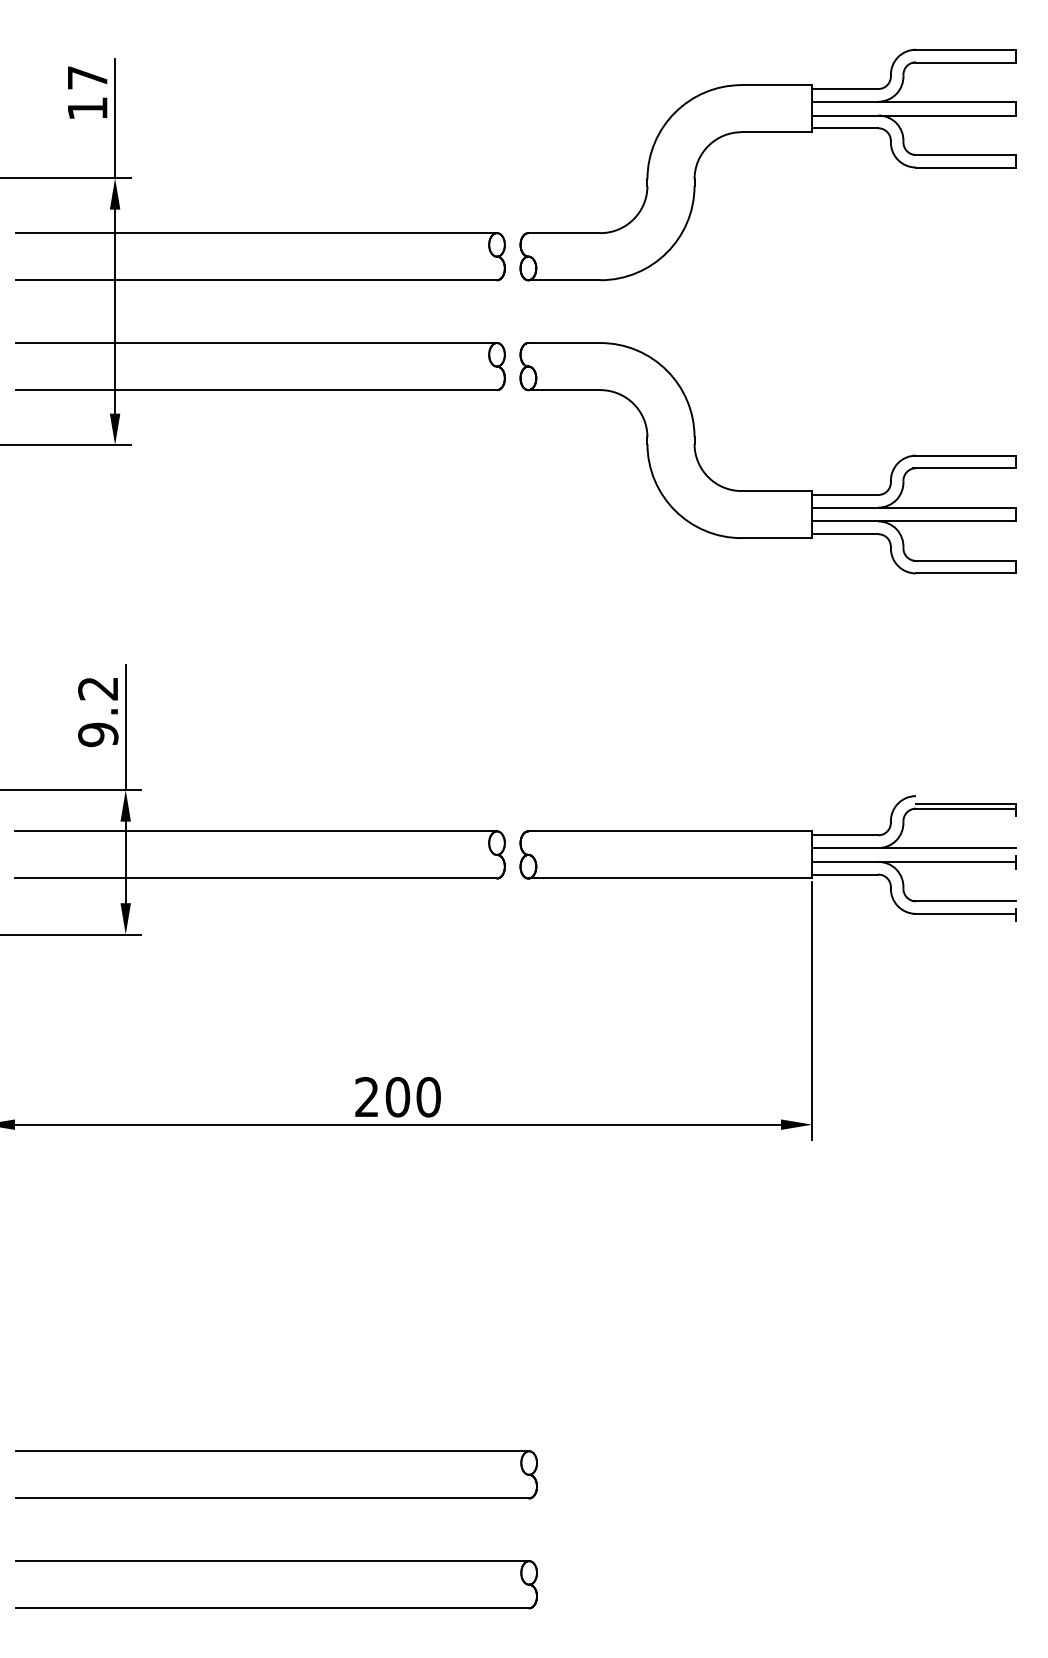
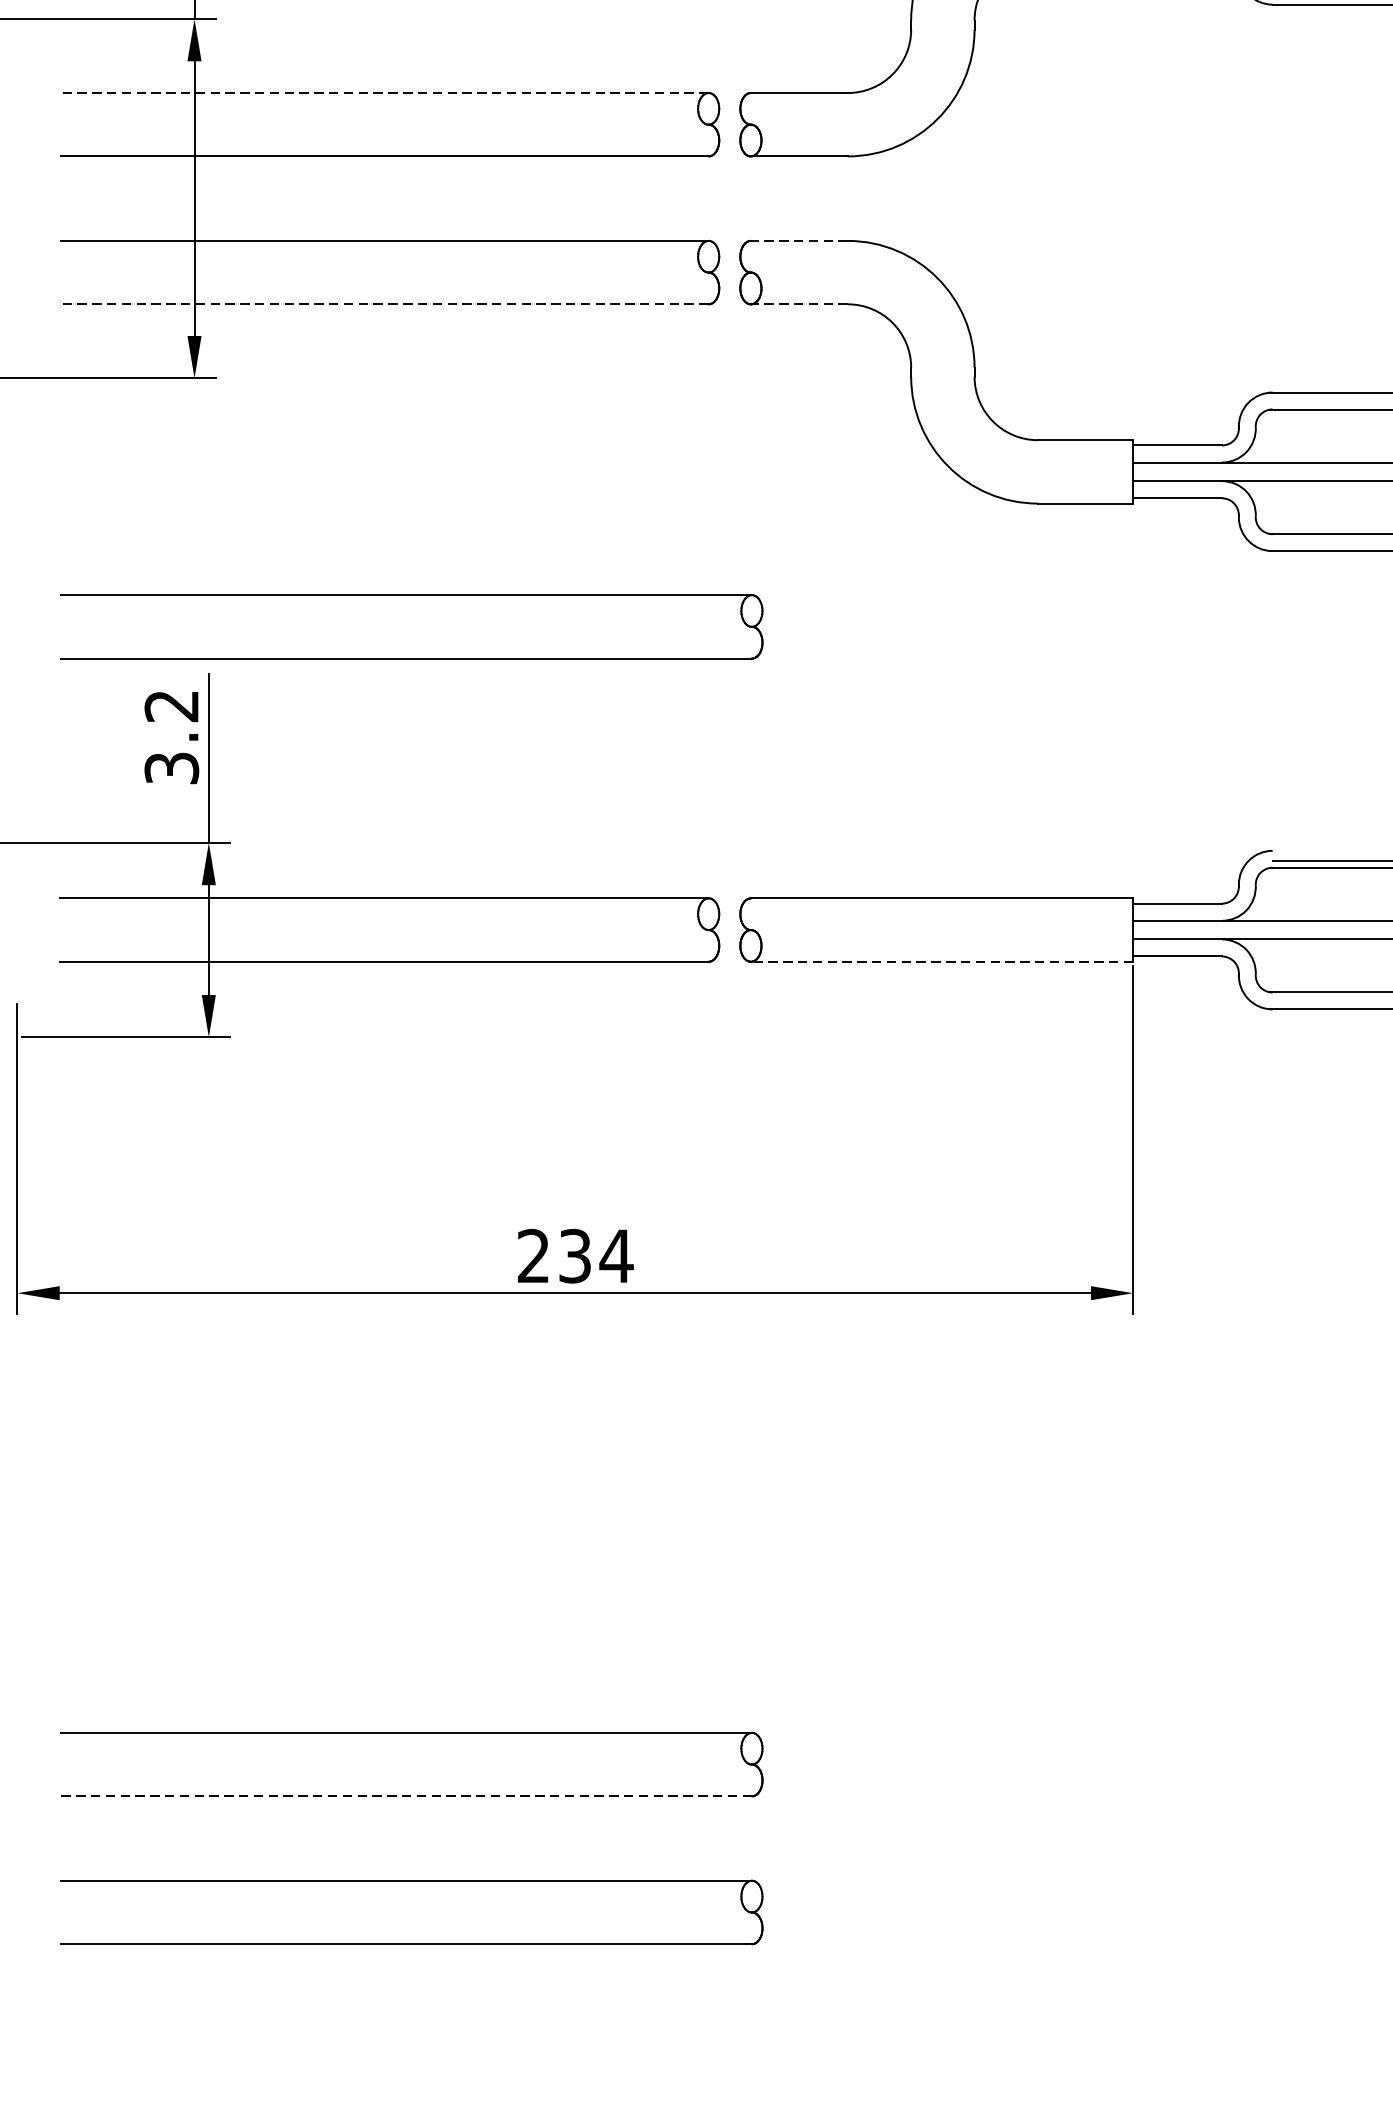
line: (256, 233) -> (384, 93), solid -> dashed
line: (564, 343) -> (799, 241), solid -> dashed
line: (256, 390) -> (384, 304), solid -> dashed
line: (564, 390) -> (799, 304), solid -> dashed
part: (276, 606) -> (411, 595), added
text: (98, 734) -> (172, 767), 9.2 -> 3.2
line: (670, 878) -> (942, 961), solid -> dashed
text: (413, 1097) -> (596, 1256), 200 -> 234
line: (272, 1498) -> (406, 1796), solid -> dashed

